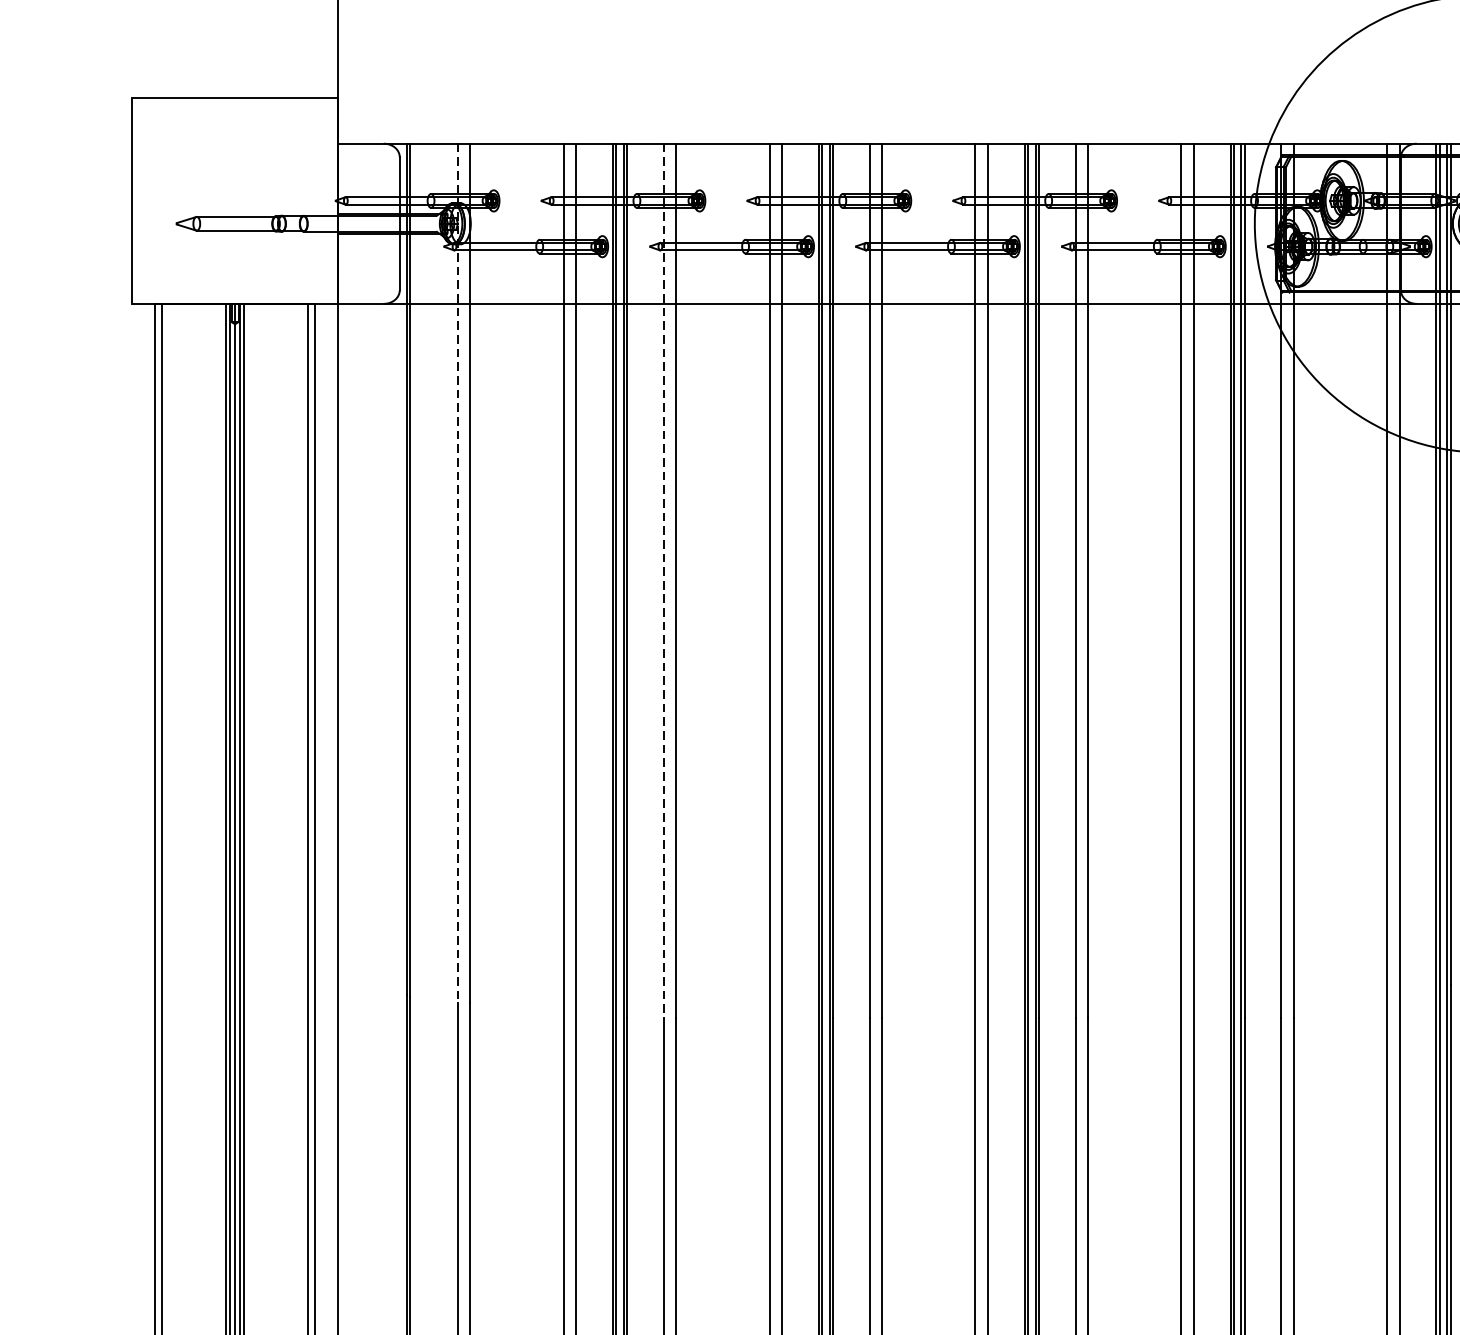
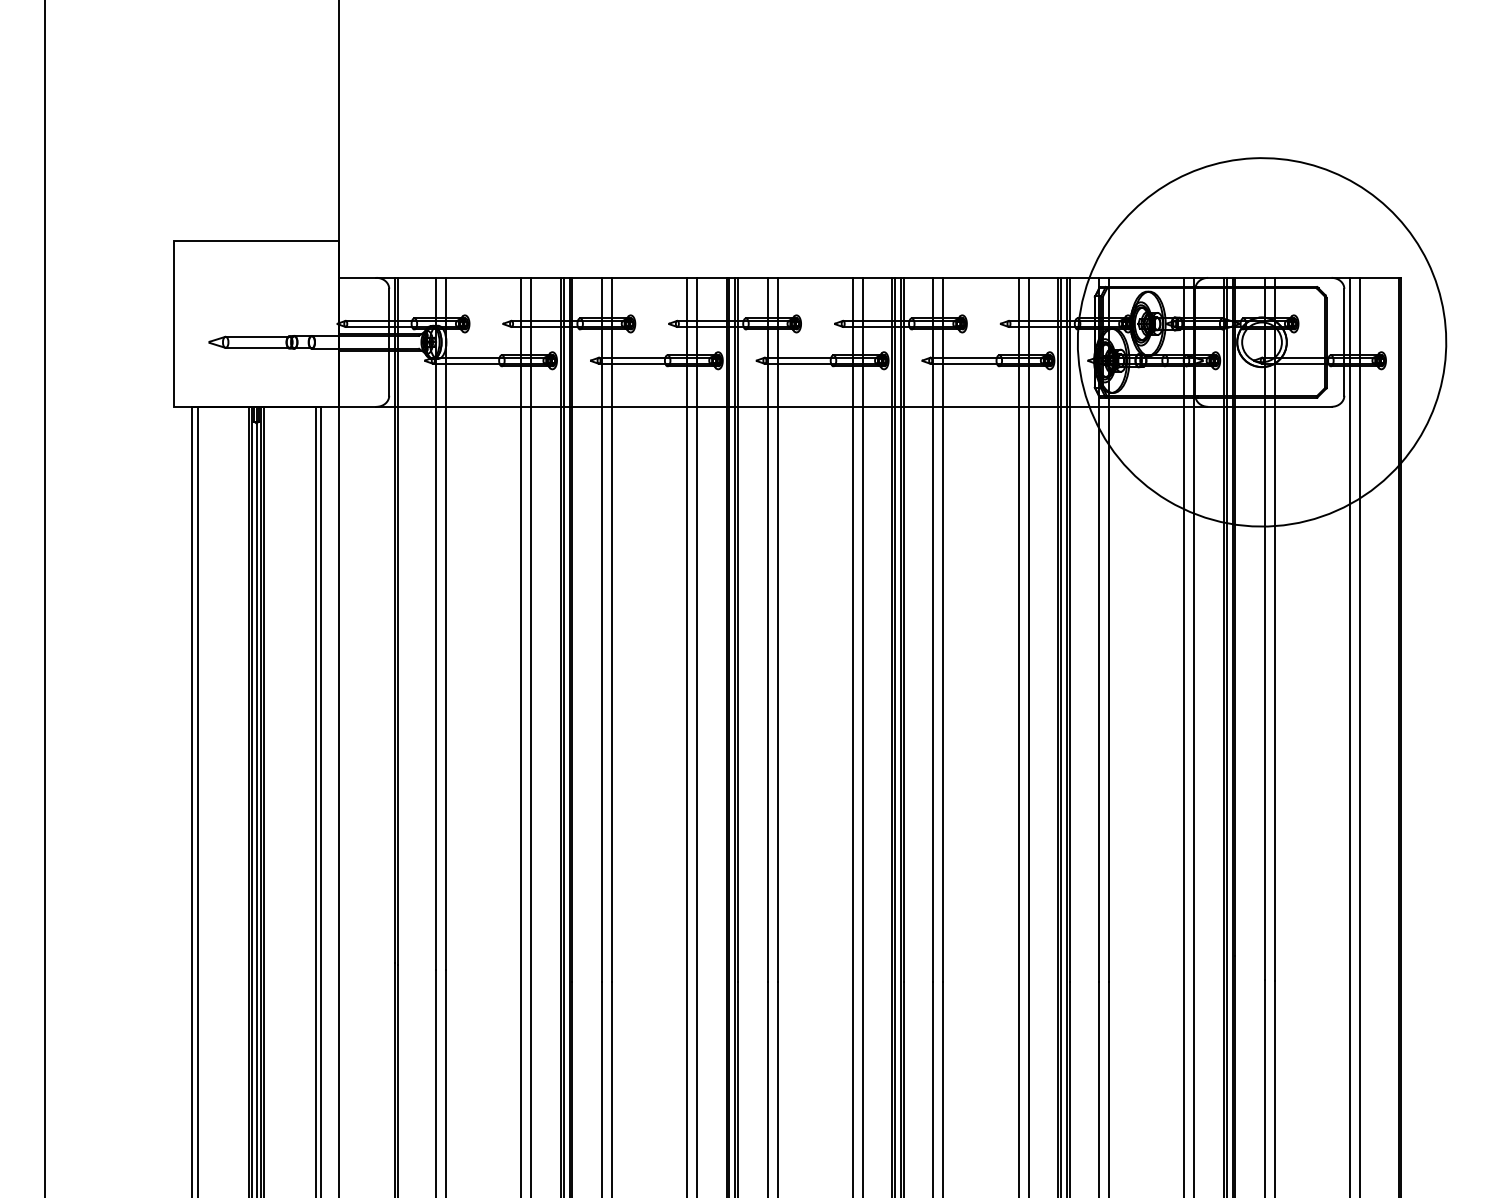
line: (458, 572) -> (436, 623), dashed -> solid
line: (663, 580) -> (601, 629), dashed -> solid

